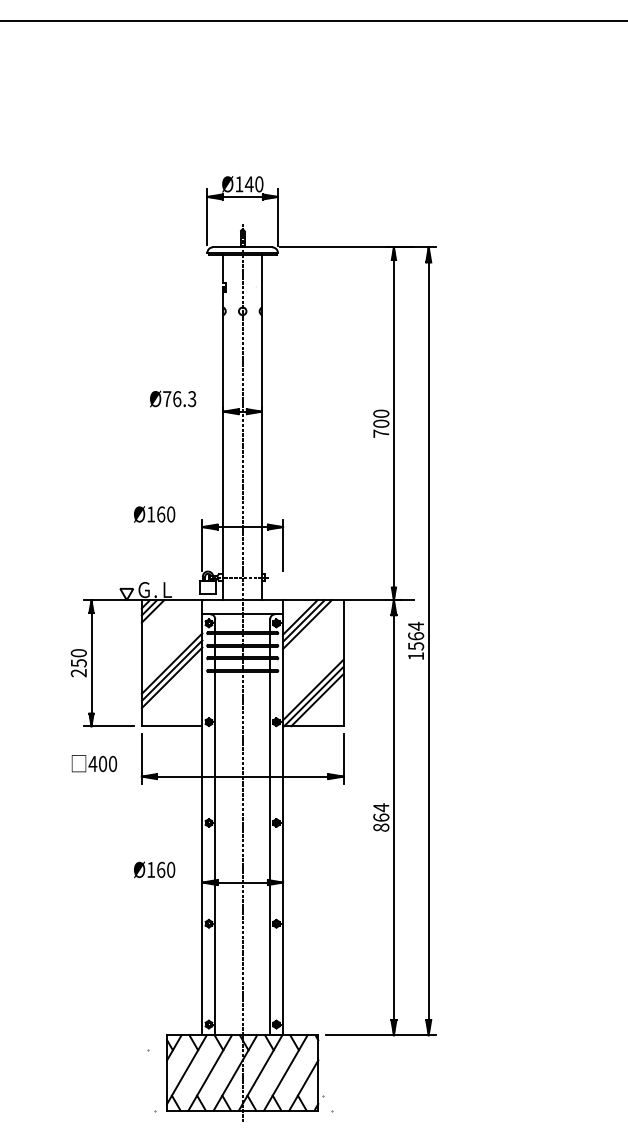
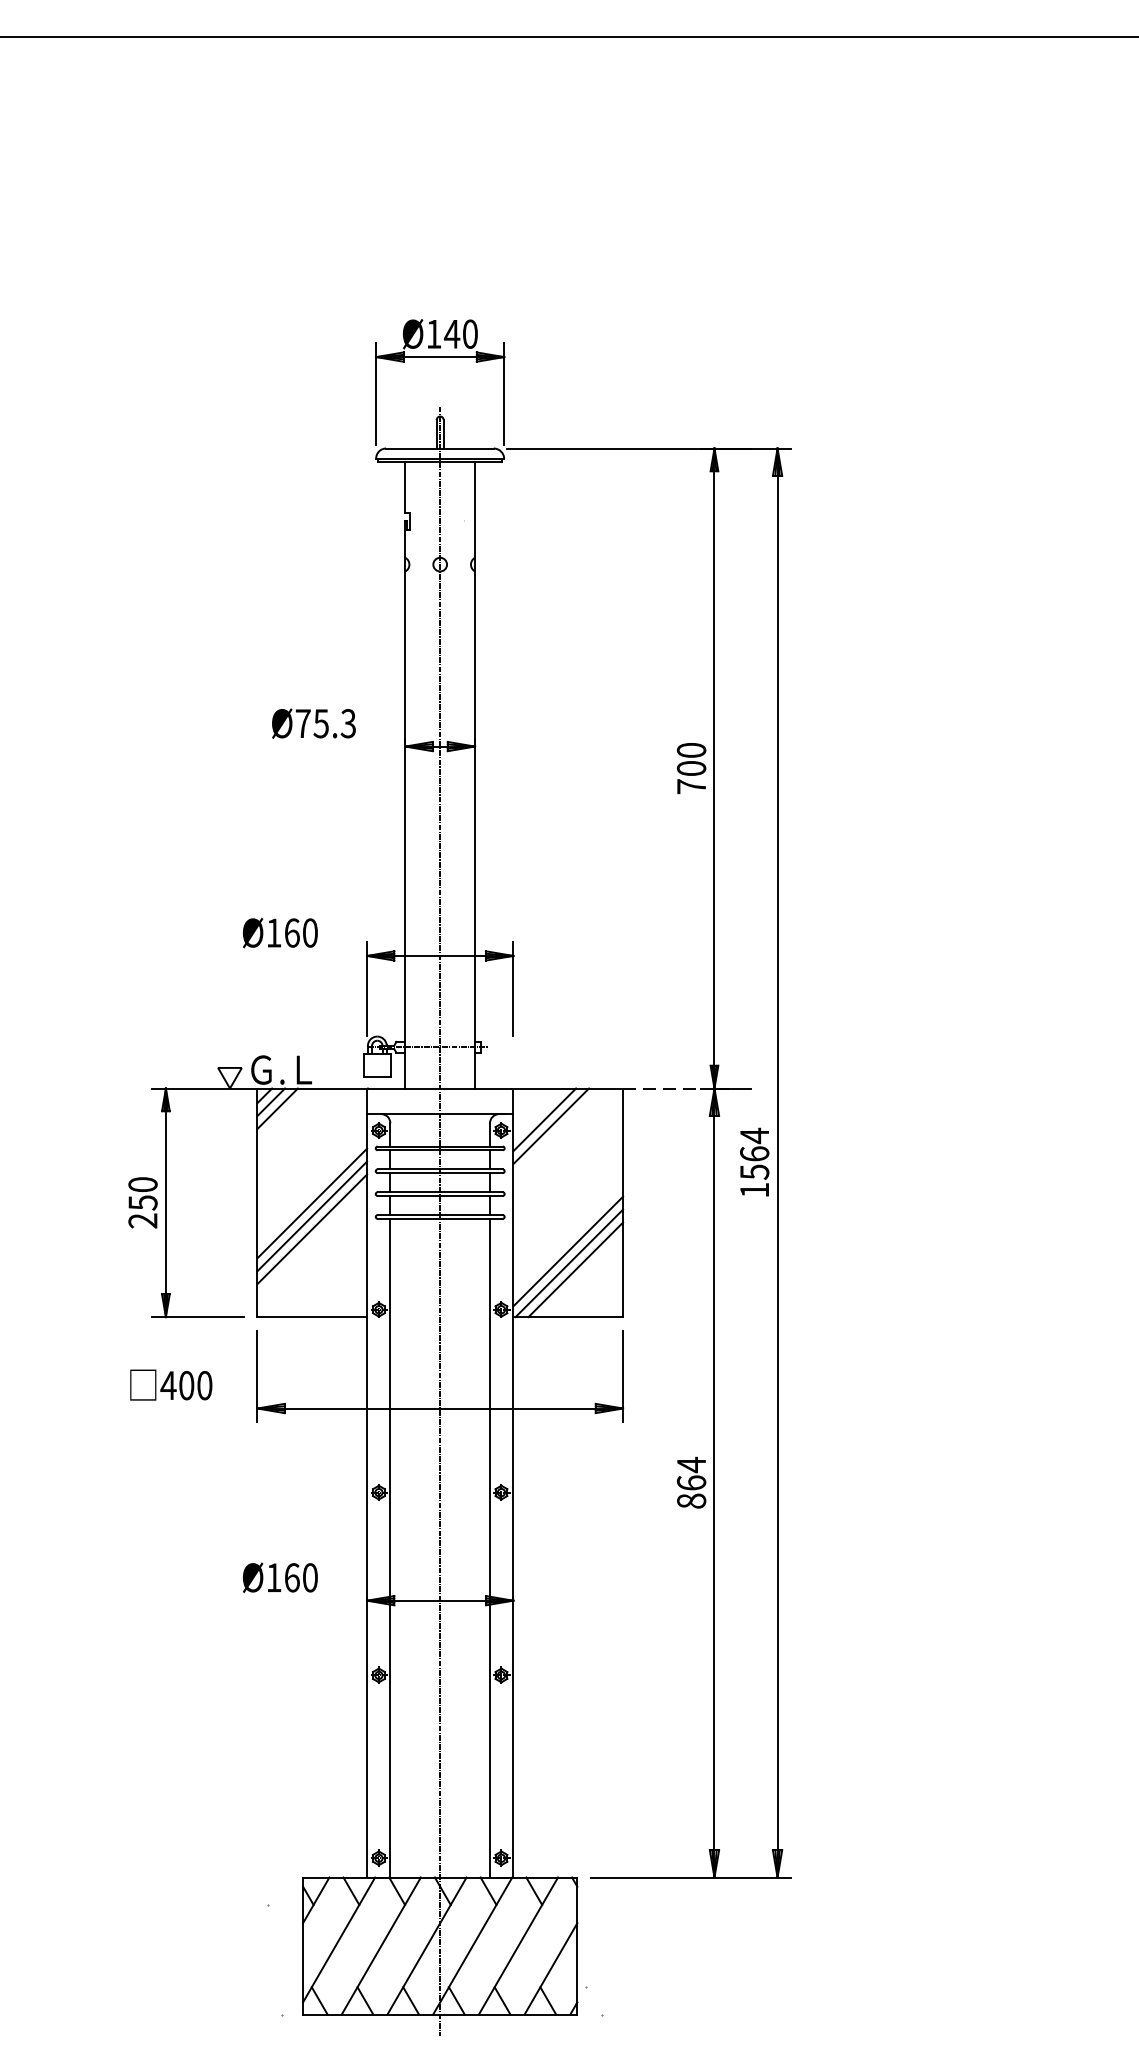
text: (177, 399) -> (321, 724), Ø76.3 -> Ø75.3
line: (365, 600) -> (662, 1089), solid -> dashed
line: (307, 624) -> (557, 1132), removed

